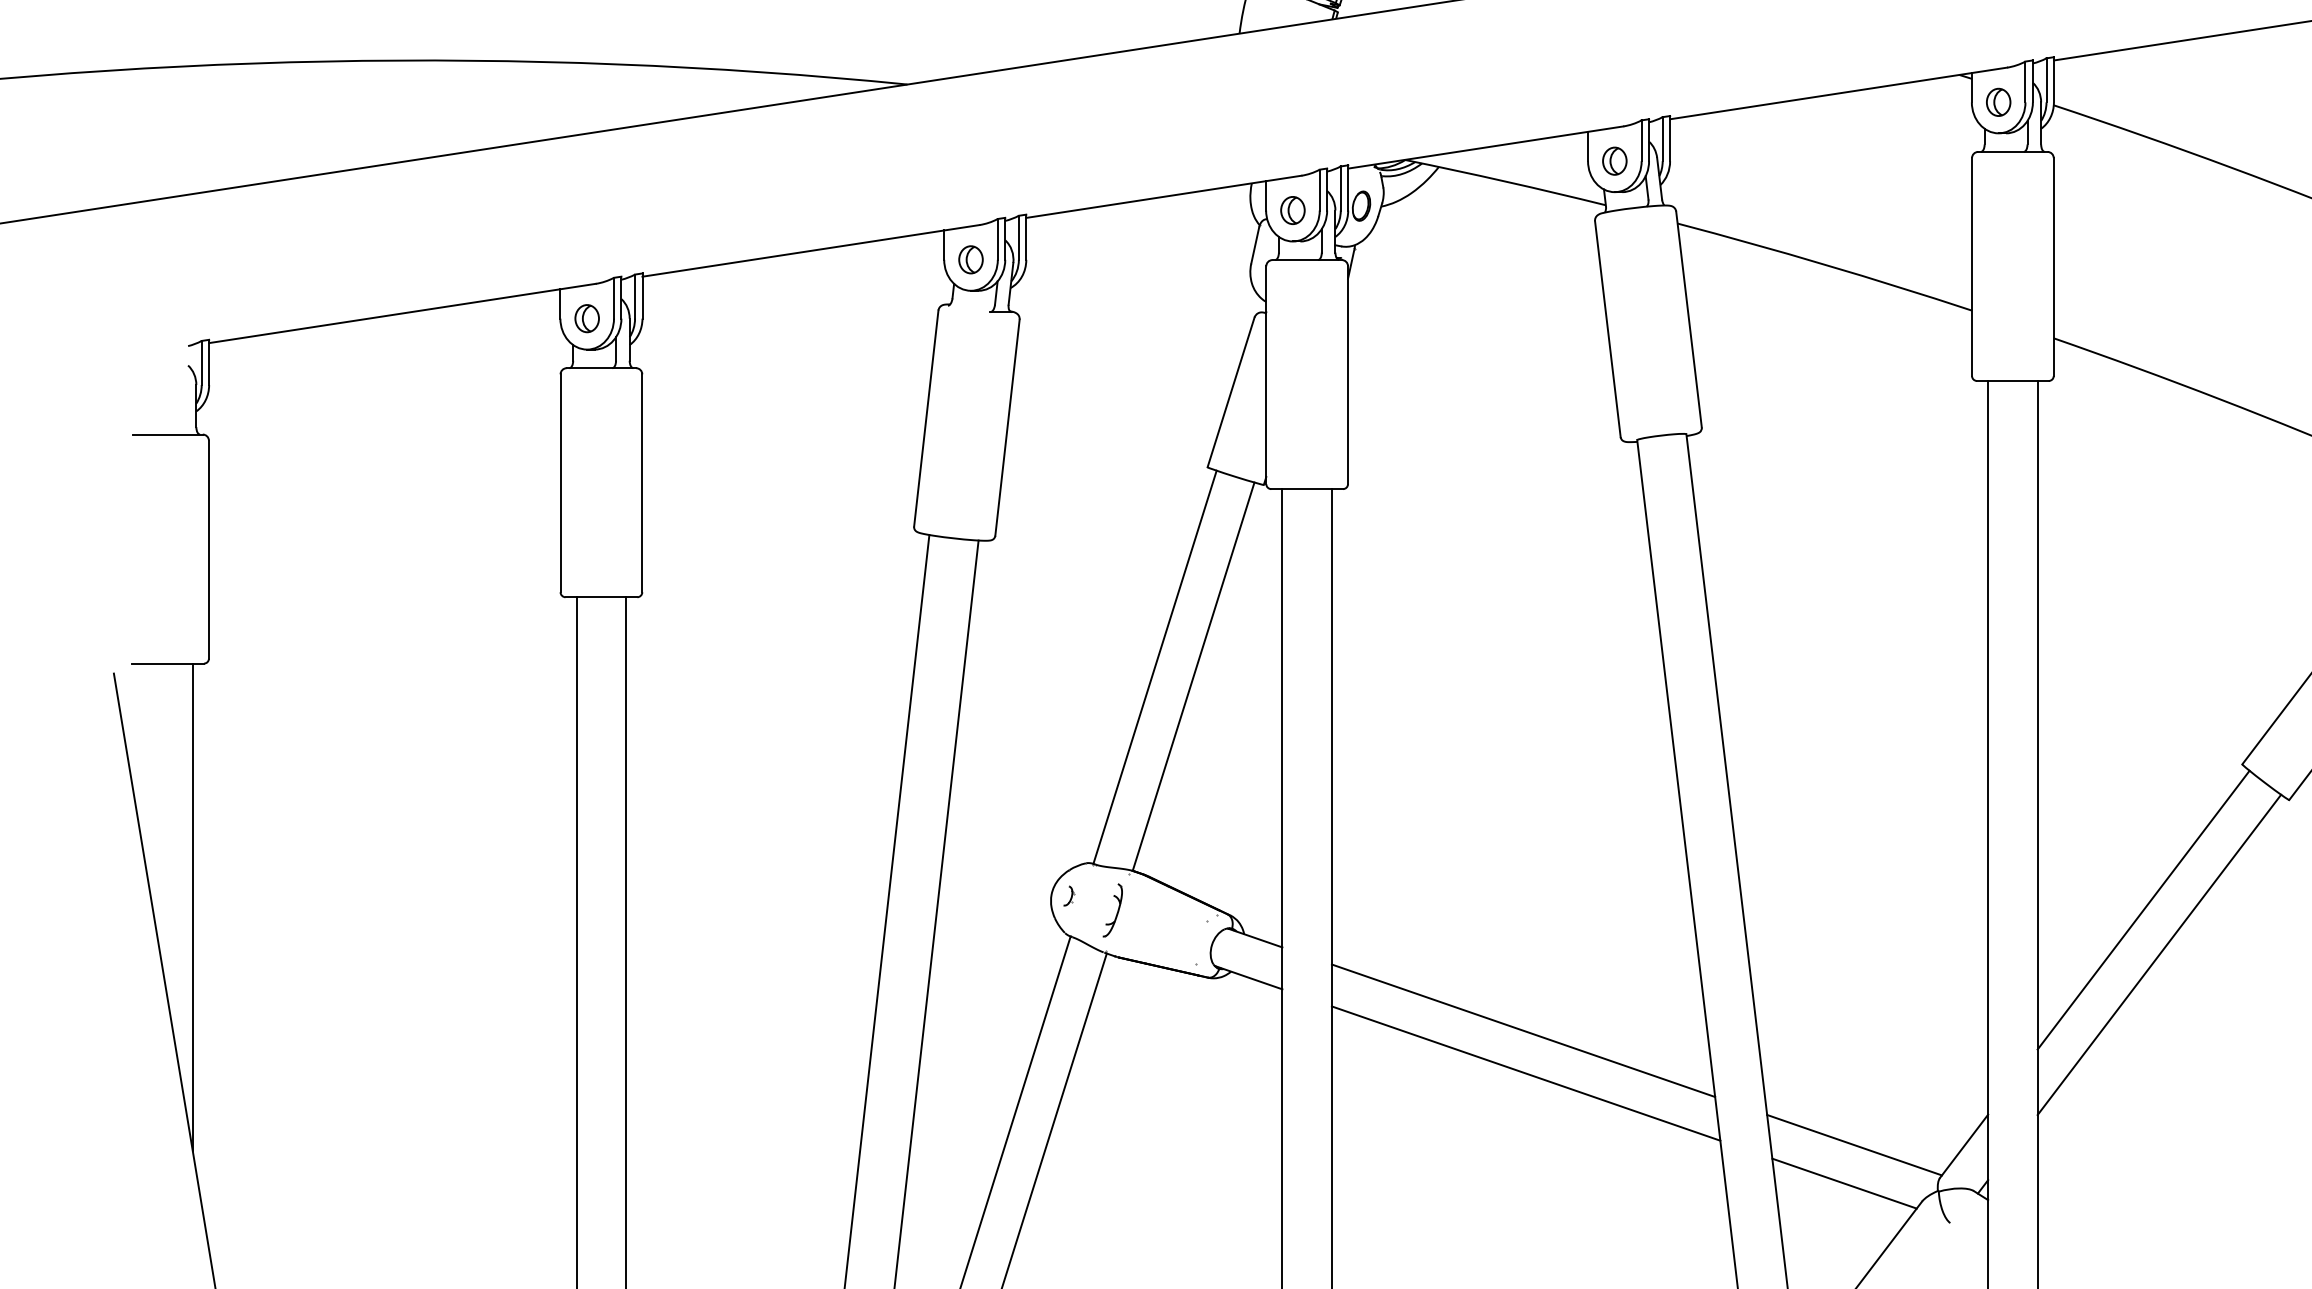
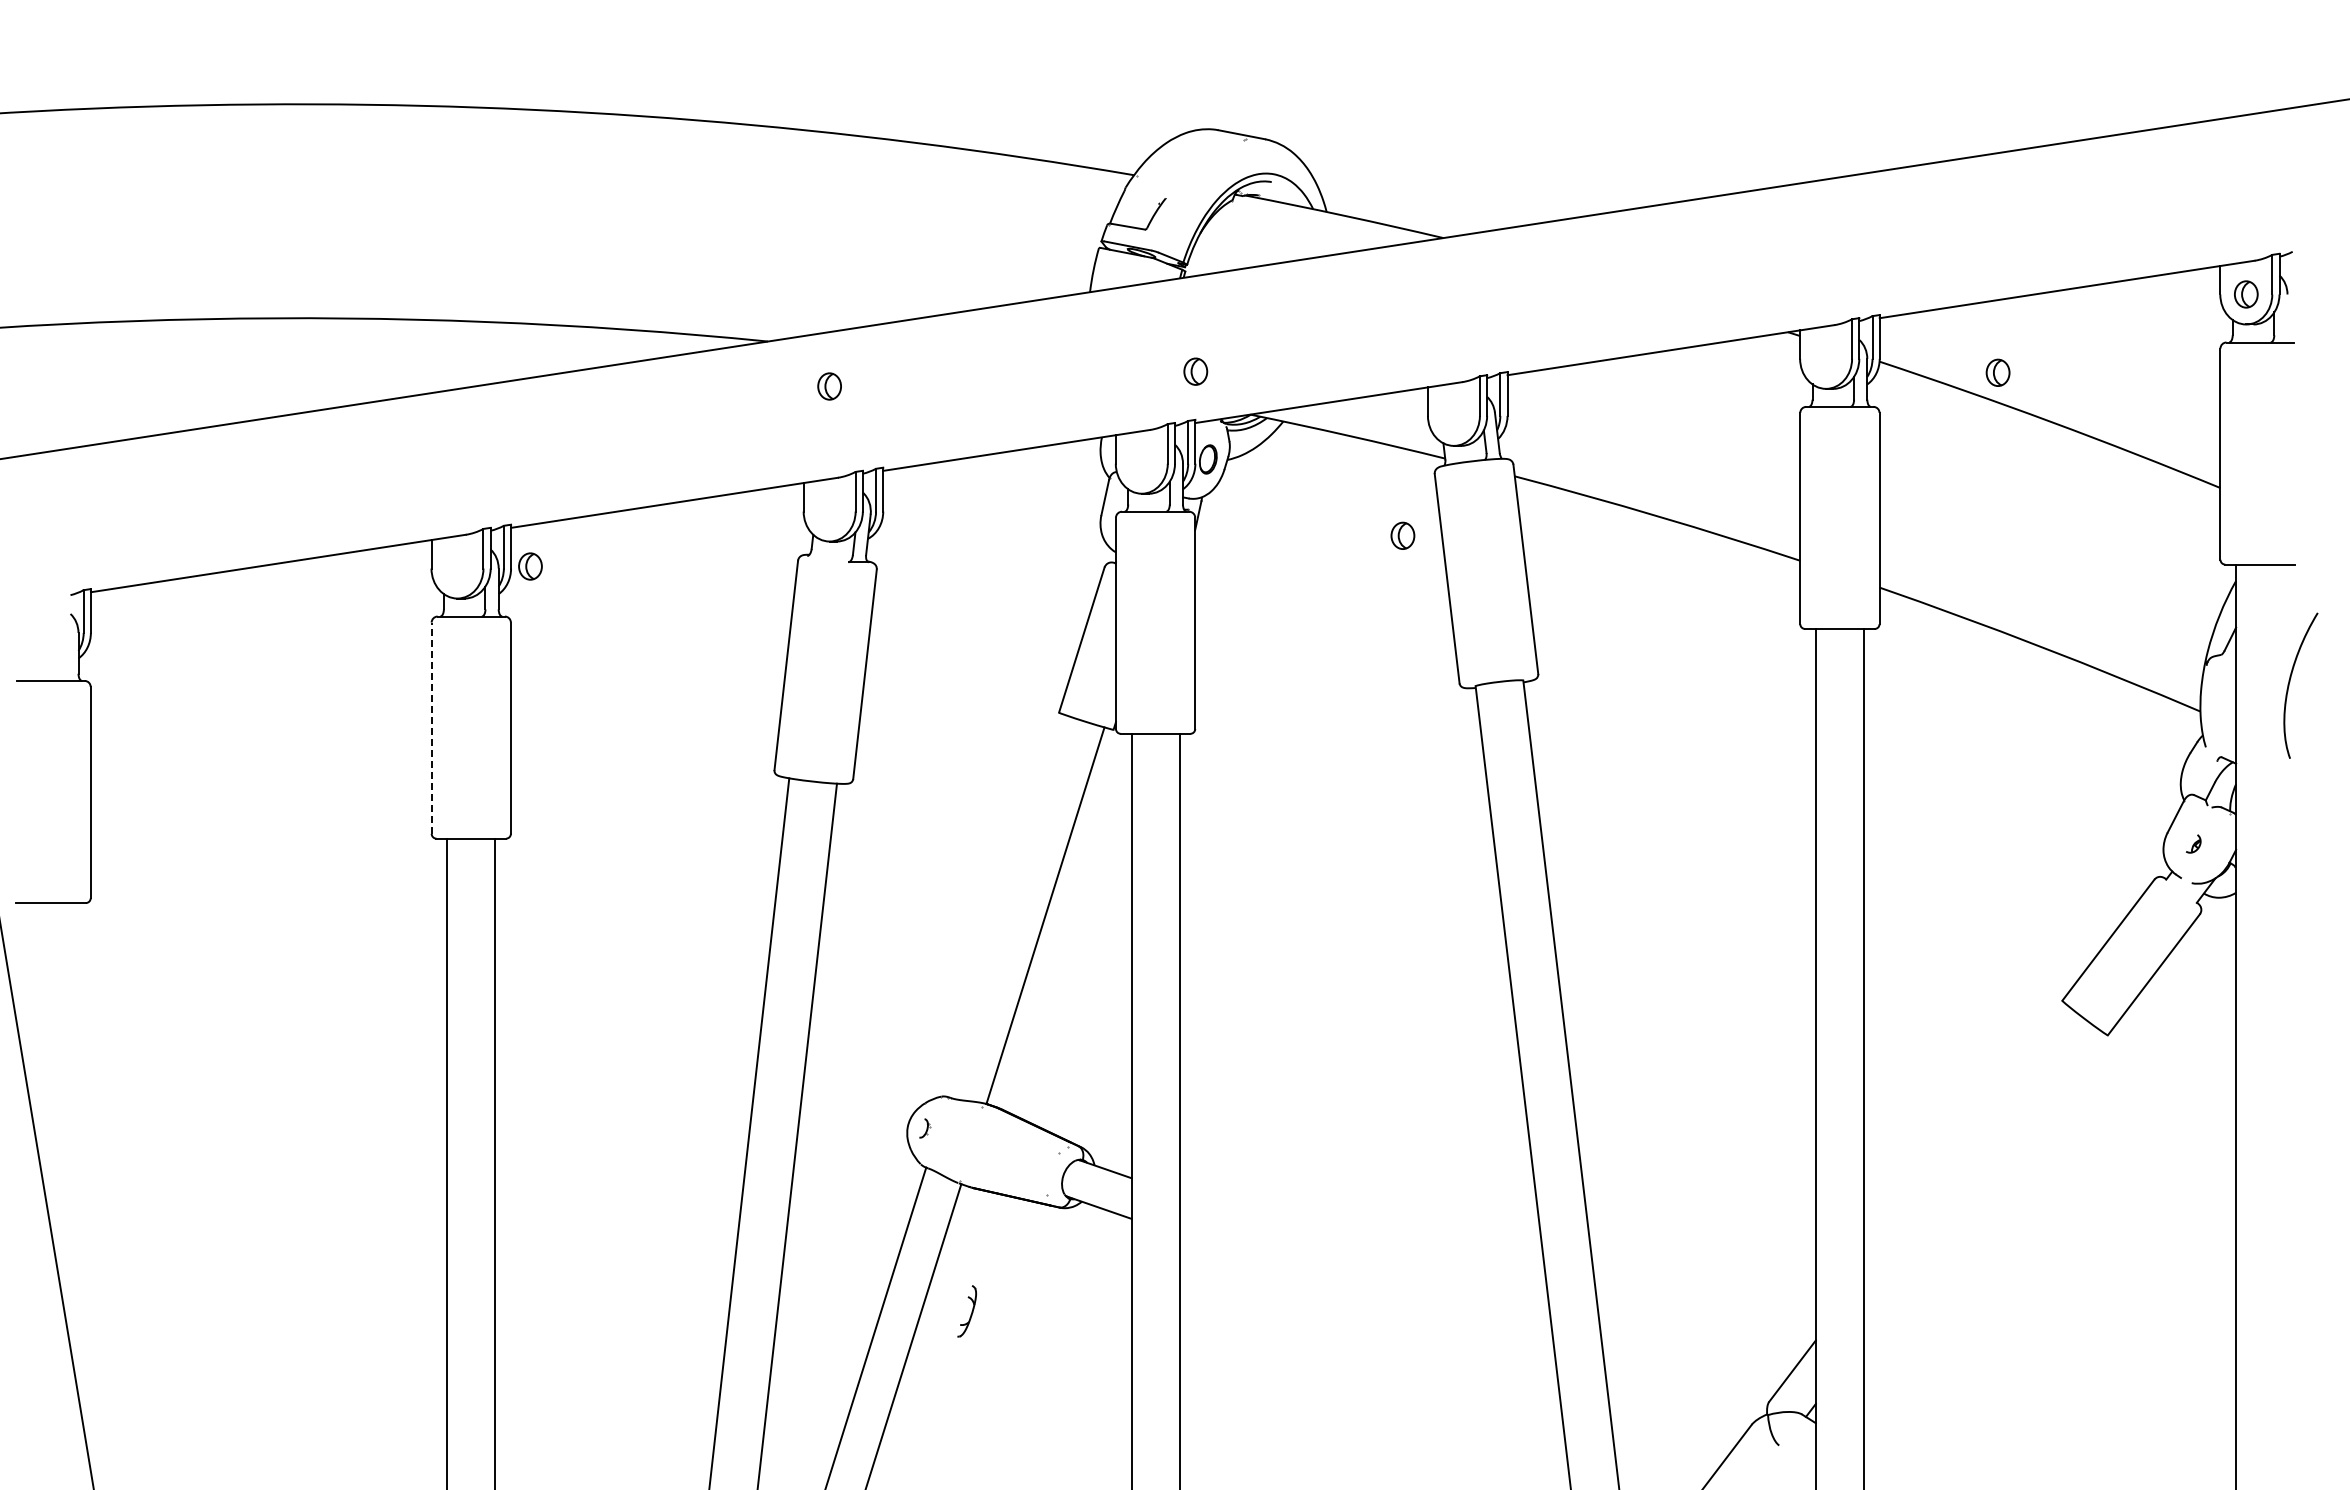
part: (1998, 102) -> (1997, 372), moved
part: (1614, 160) -> (1402, 535), moved
part: (1292, 210) -> (1195, 371), moved
part: (970, 259) -> (829, 386), moved
part: (587, 318) -> (530, 566), moved
line: (560, 483) -> (431, 728), solid -> dashed
line: (1154, 667) -> (1007, 906), removed
line: (193, 907) -> (75, 1139), removed
line: (2143, 909) -> (1966, 1141), removed
part: (1112, 910) -> (966, 1311), moved
line: (2158, 954) -> (1981, 1185), removed
line: (1523, 1030) -> (1365, 1258), removed
line: (1525, 1073) -> (1367, 1300), removed
line: (1854, 1144) -> (1686, 1369), removed
line: (1844, 1183) -> (1676, 1407), removed

